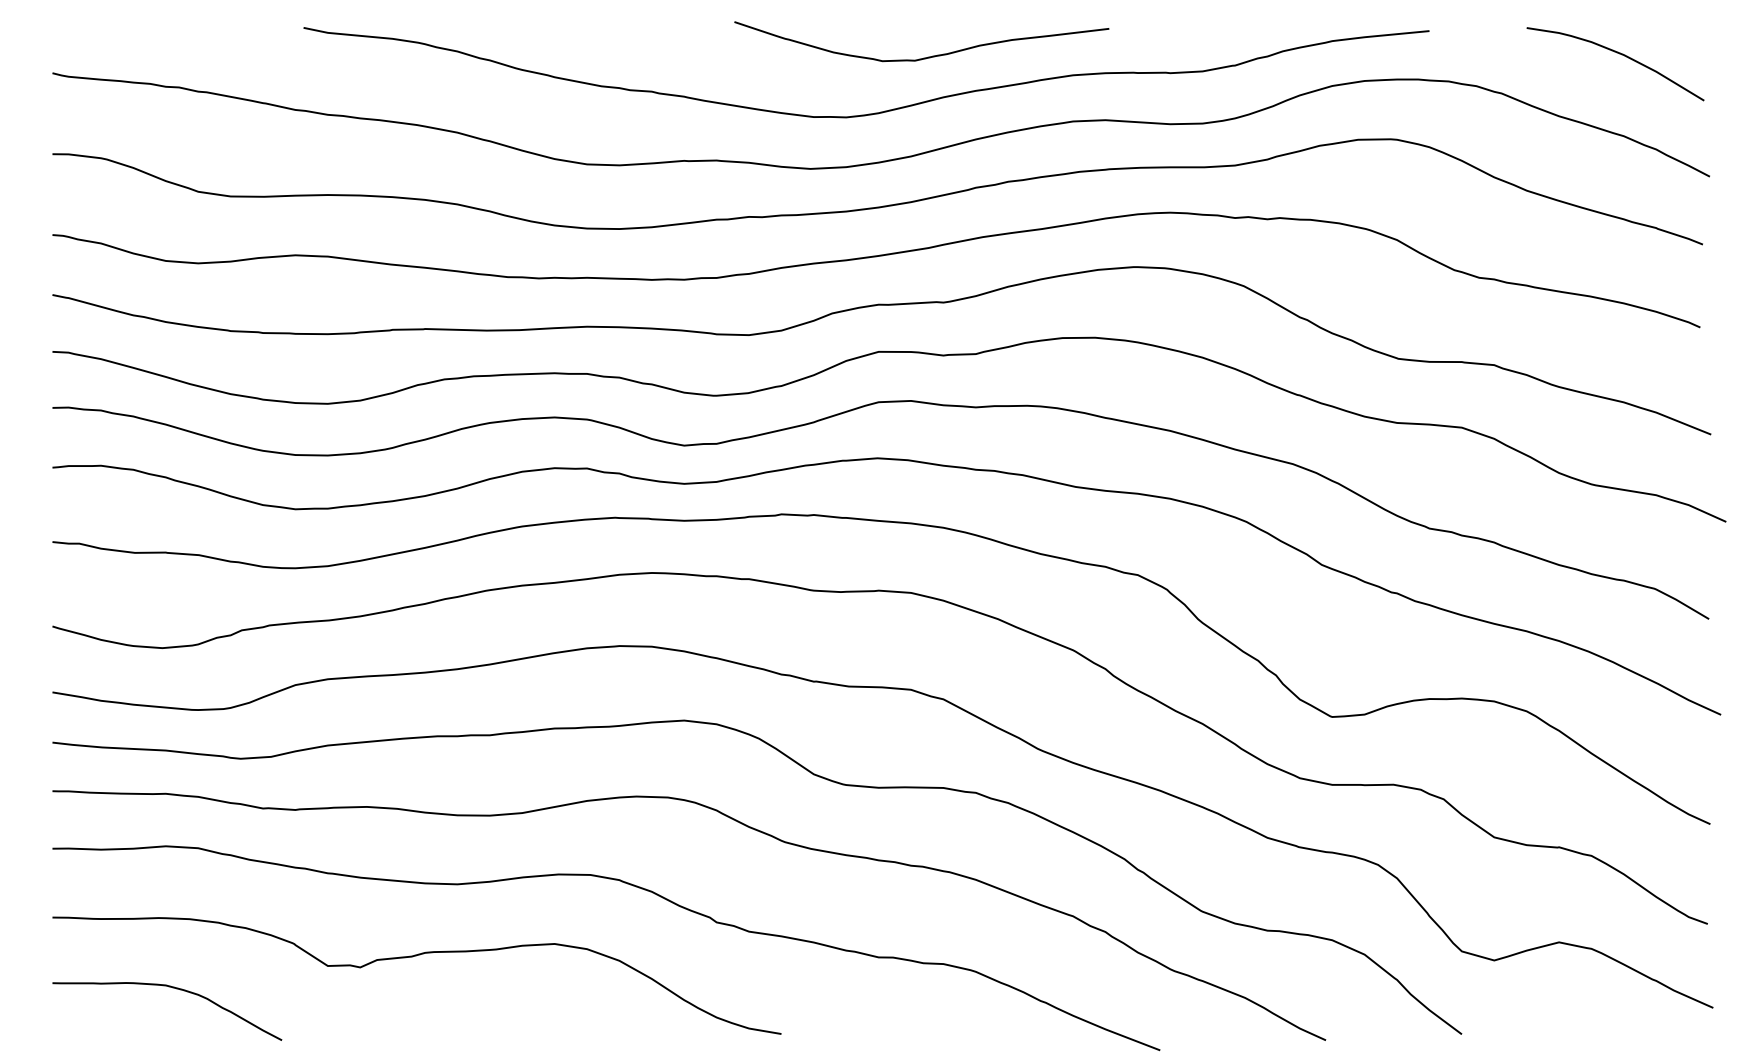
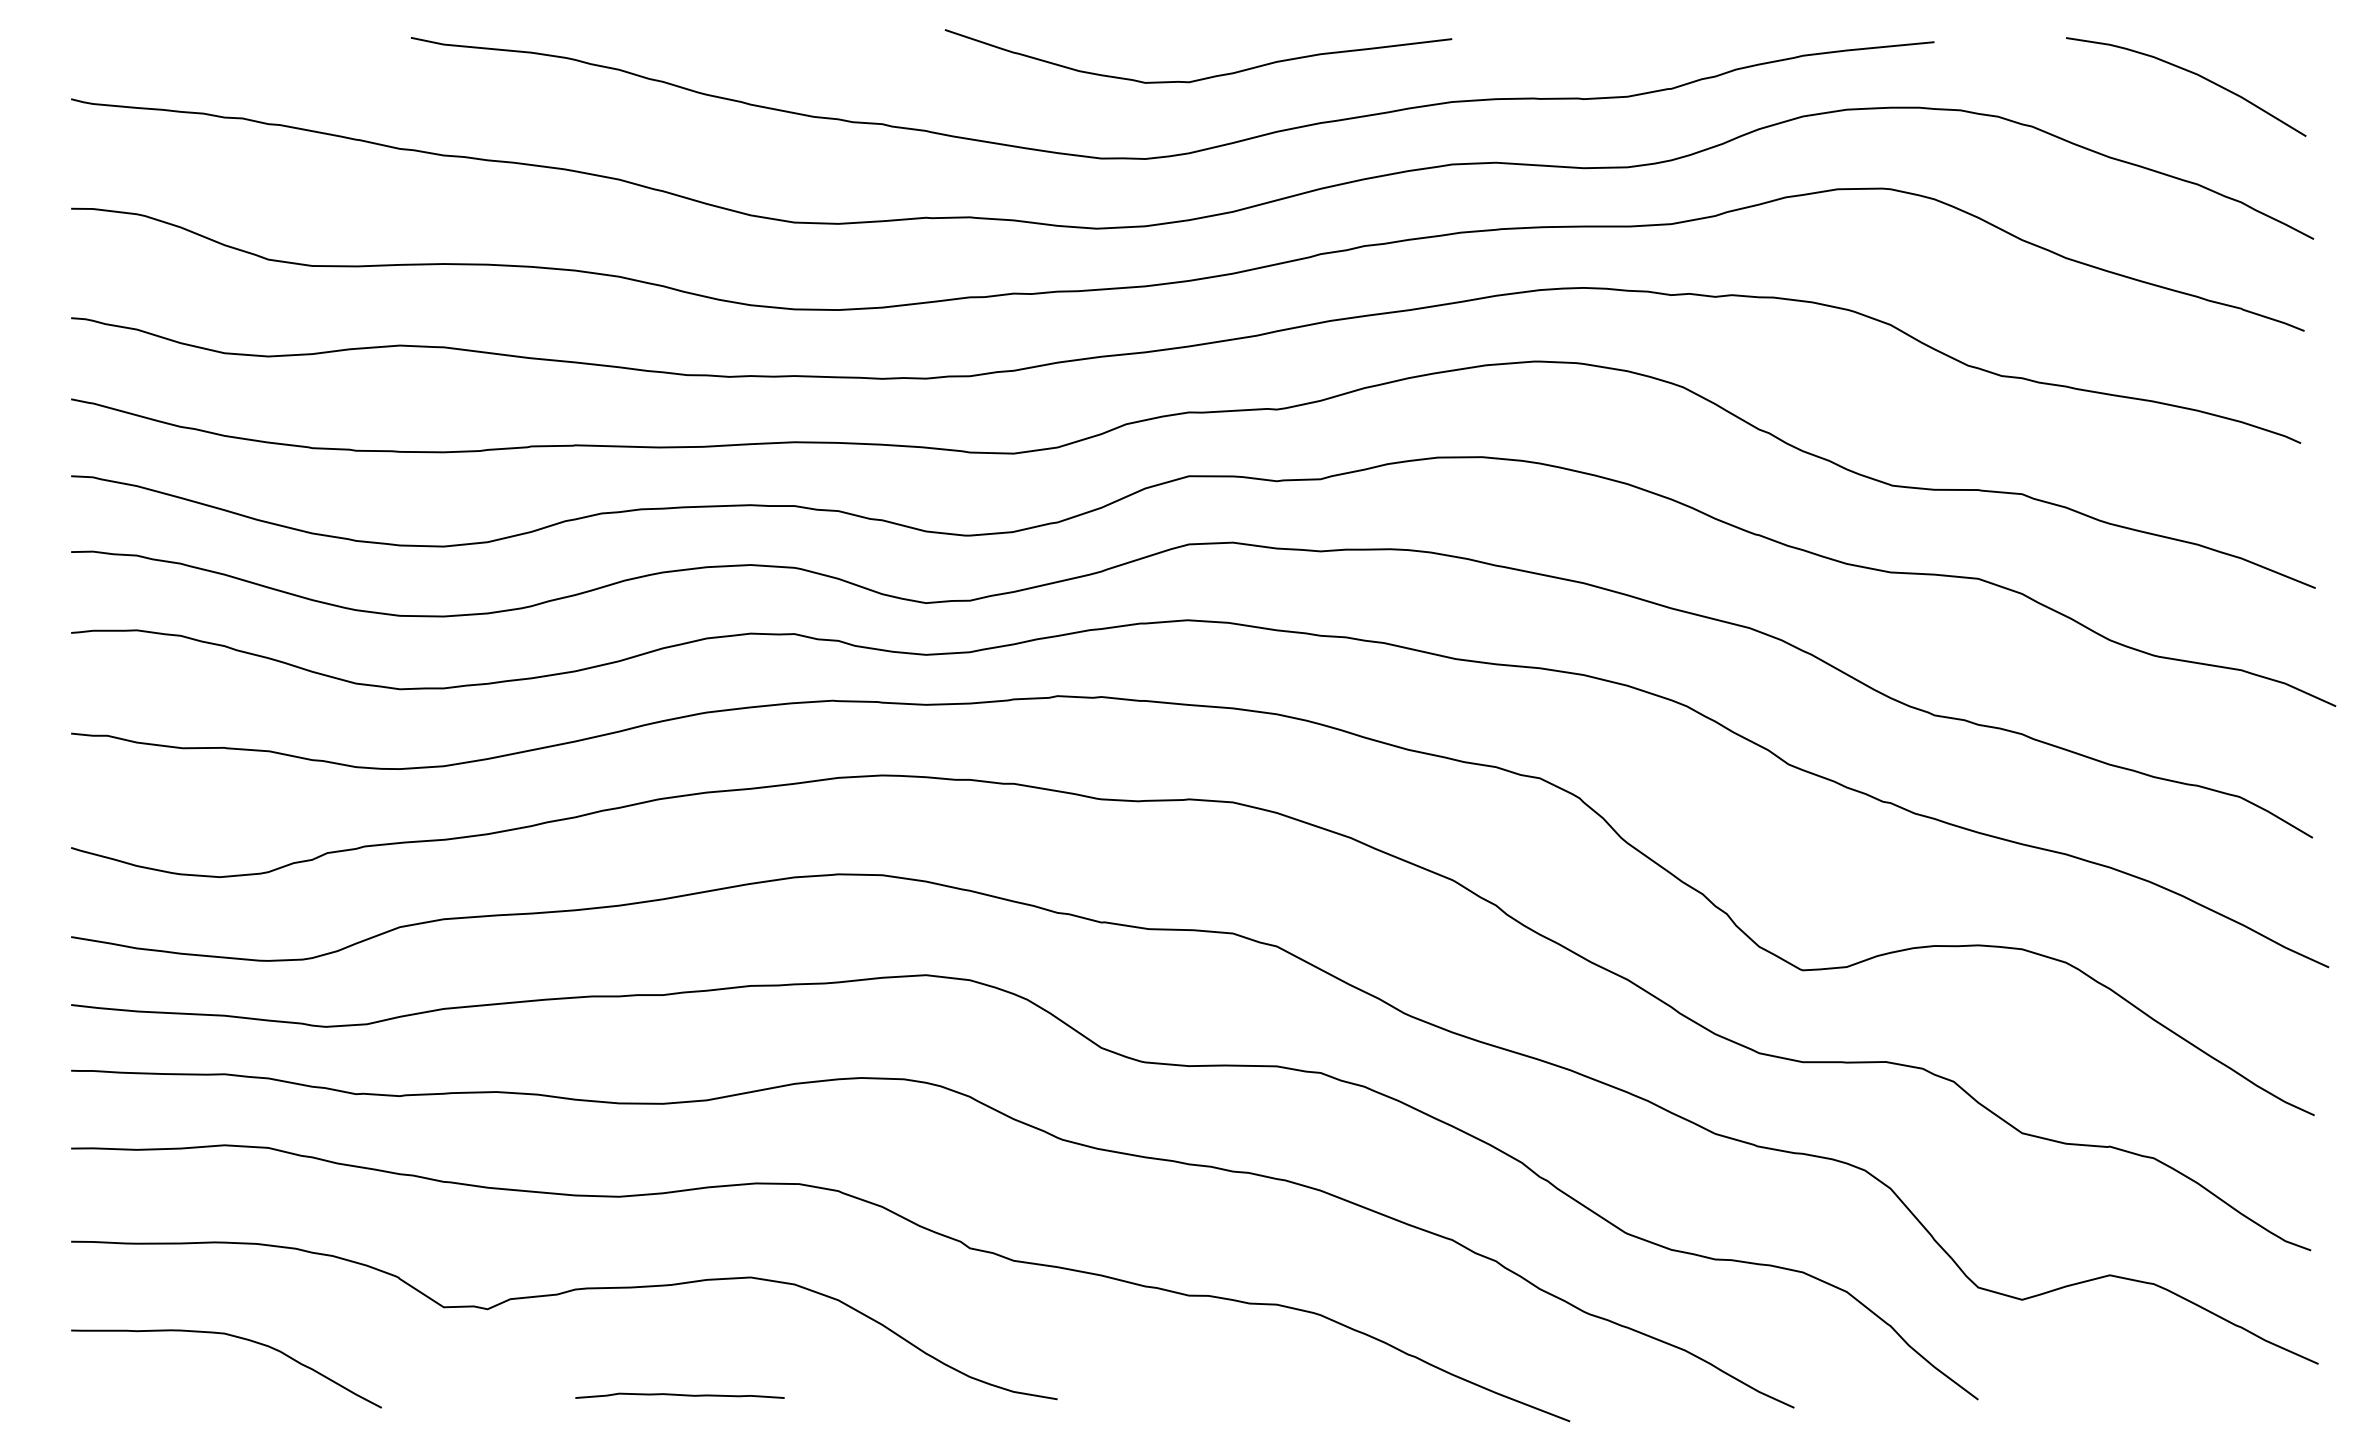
curve: (926, 57) -> (1204, 77), moved
curve: (502, 1031) -> (679, 1395), added

